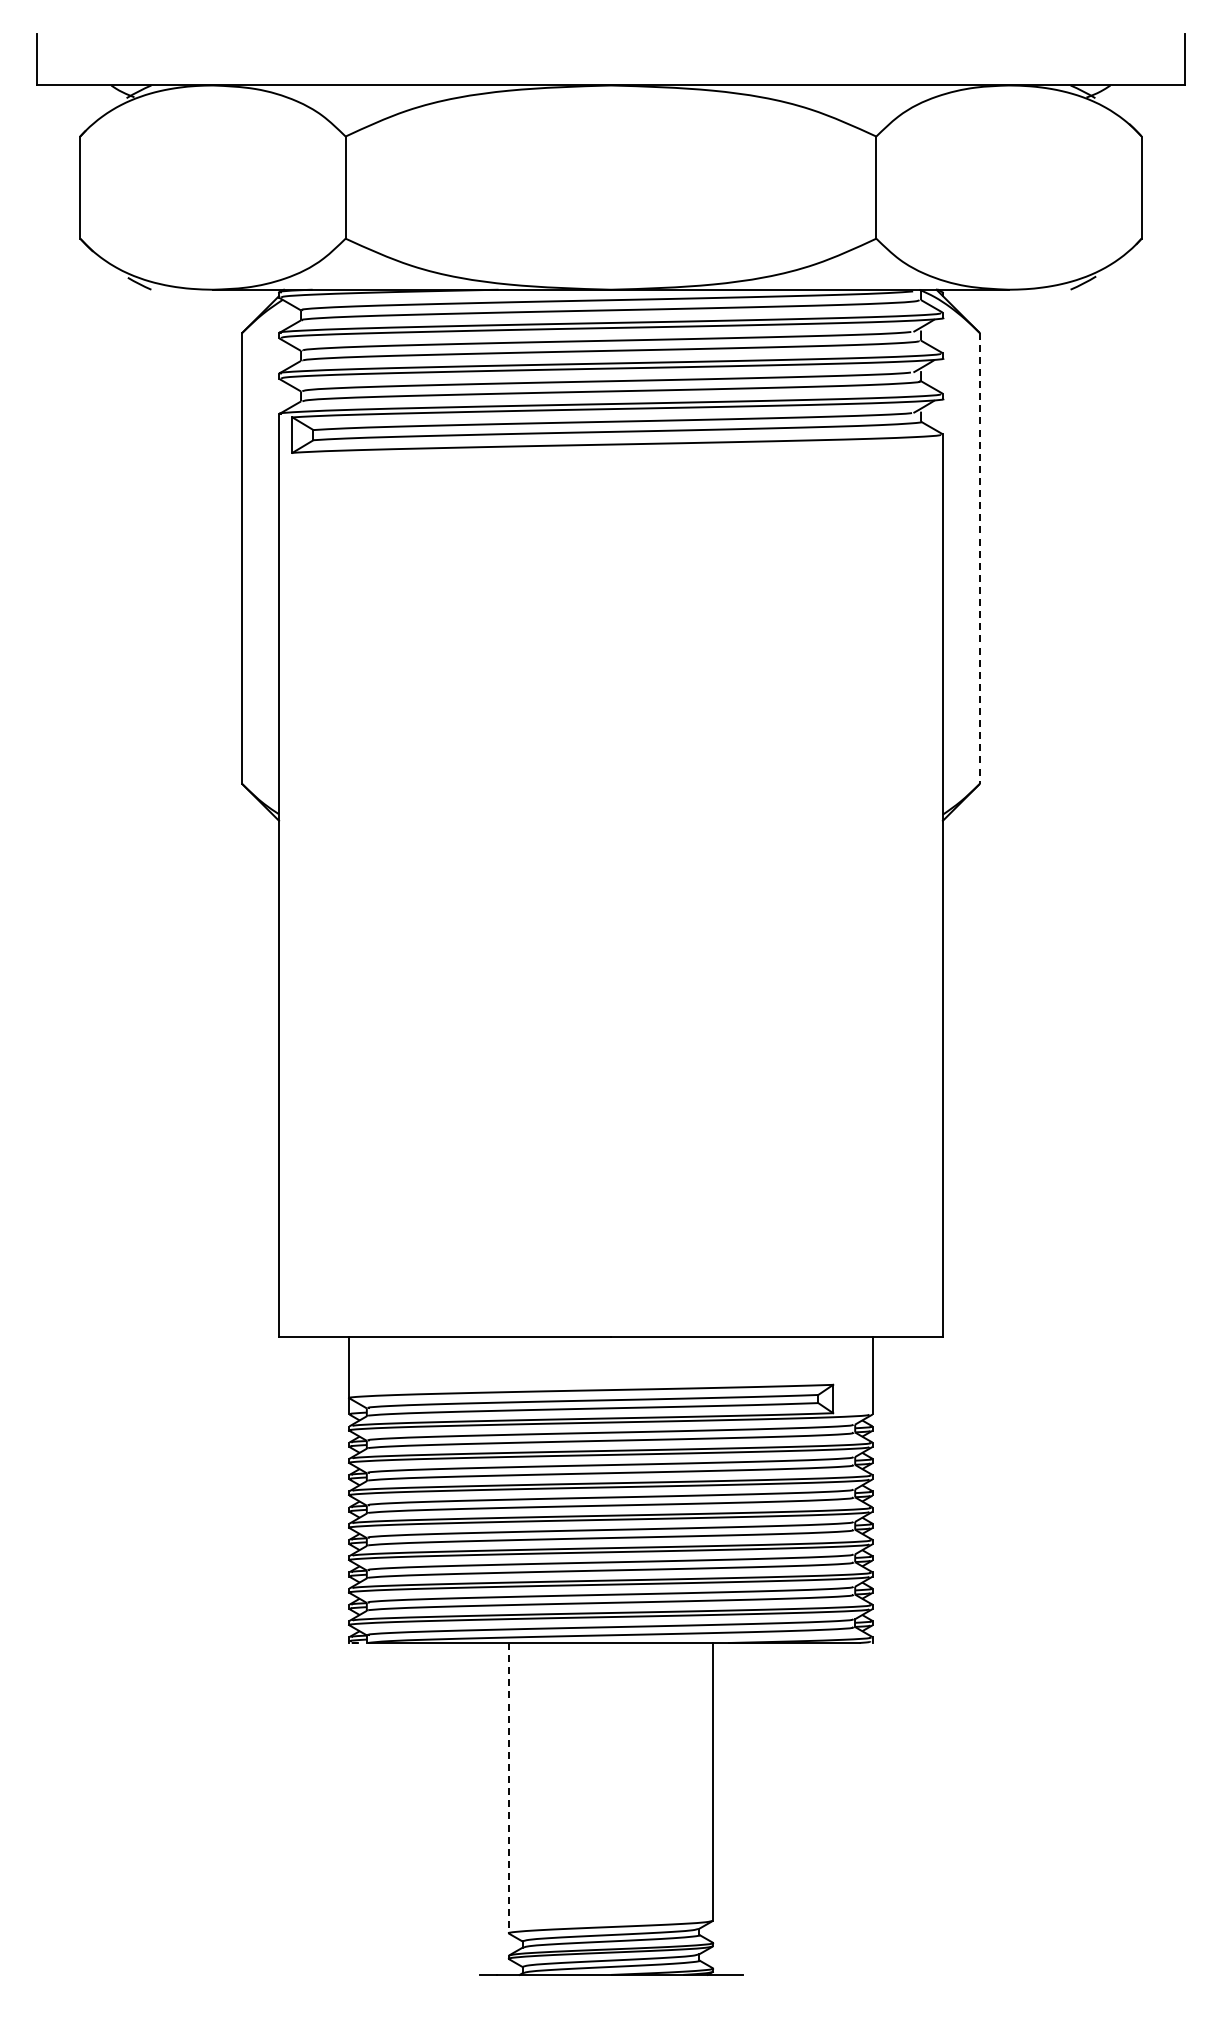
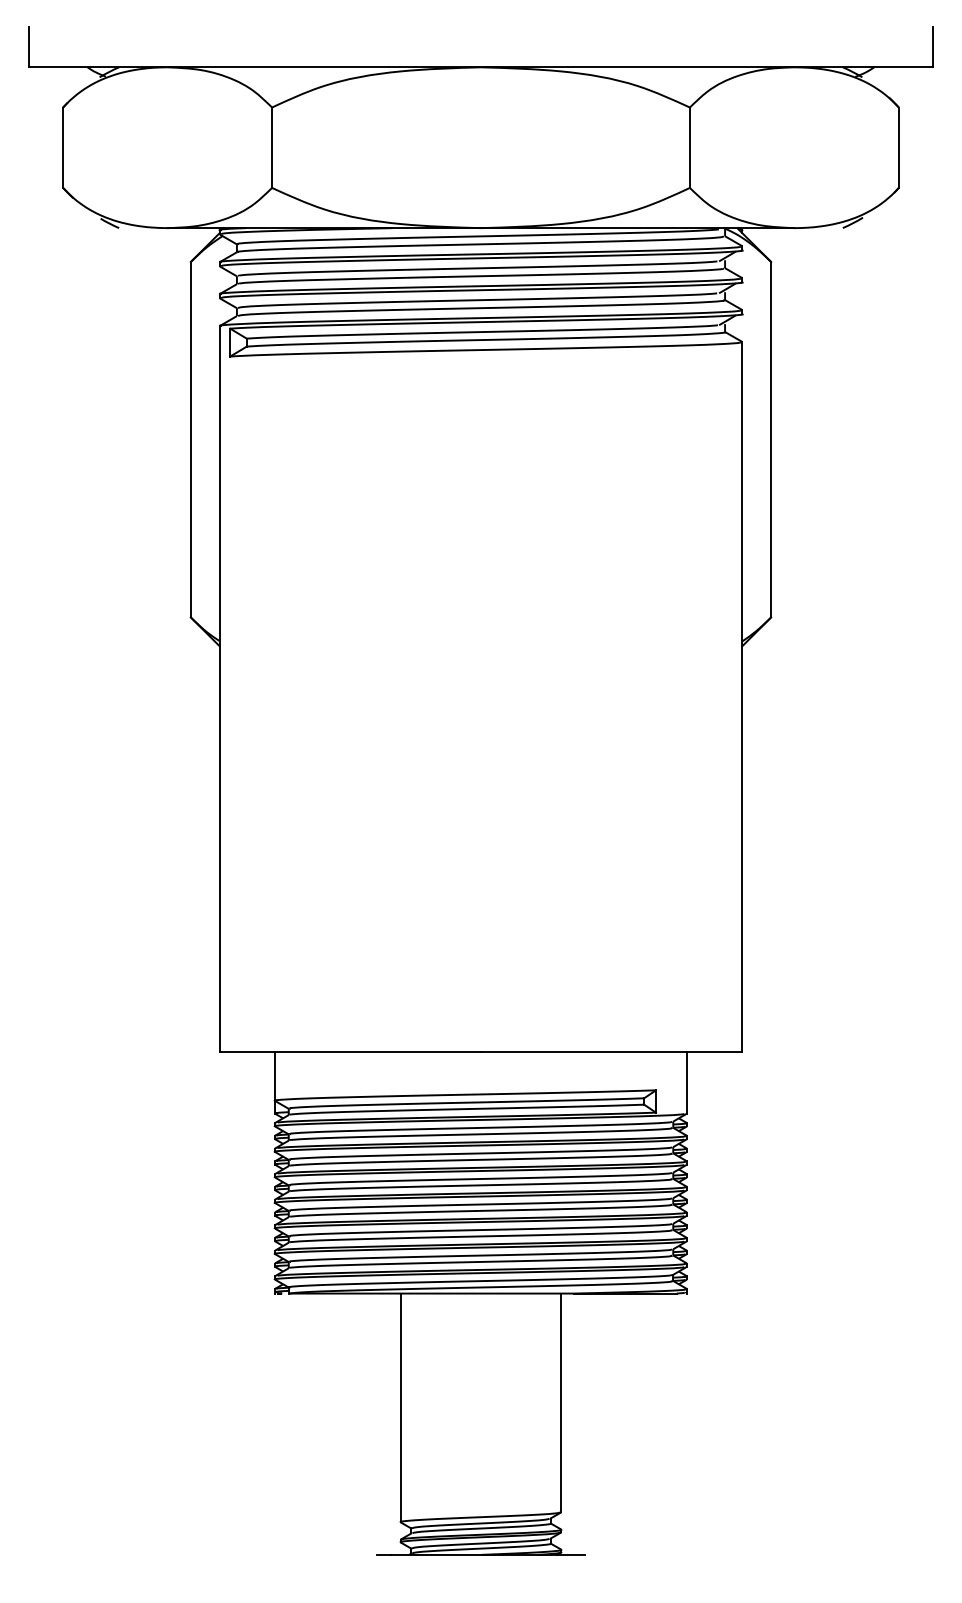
line: (979, 558) -> (771, 439), dashed -> solid
line: (508, 1788) -> (400, 1408), dashed -> solid

